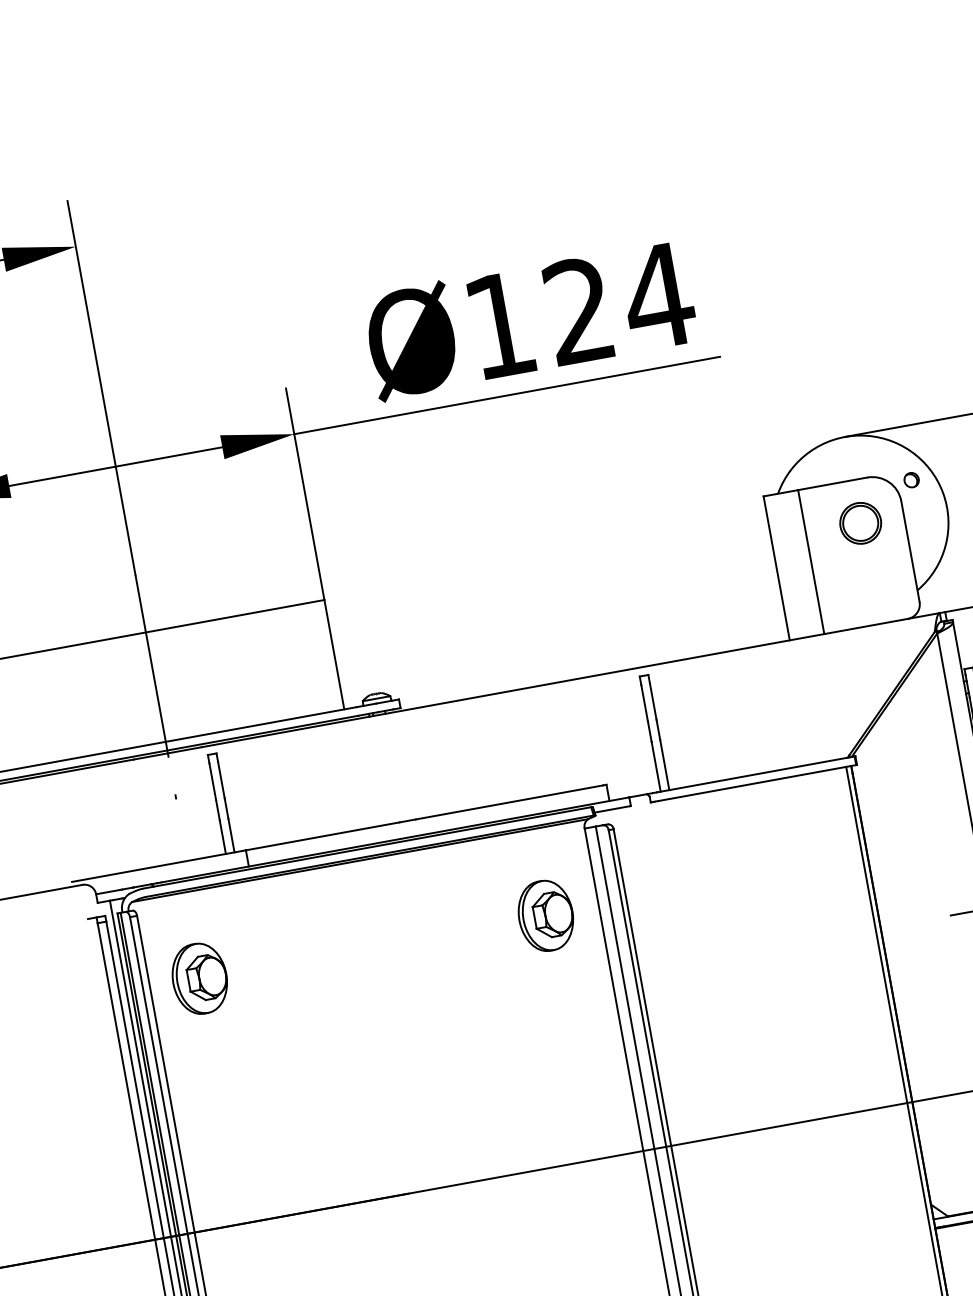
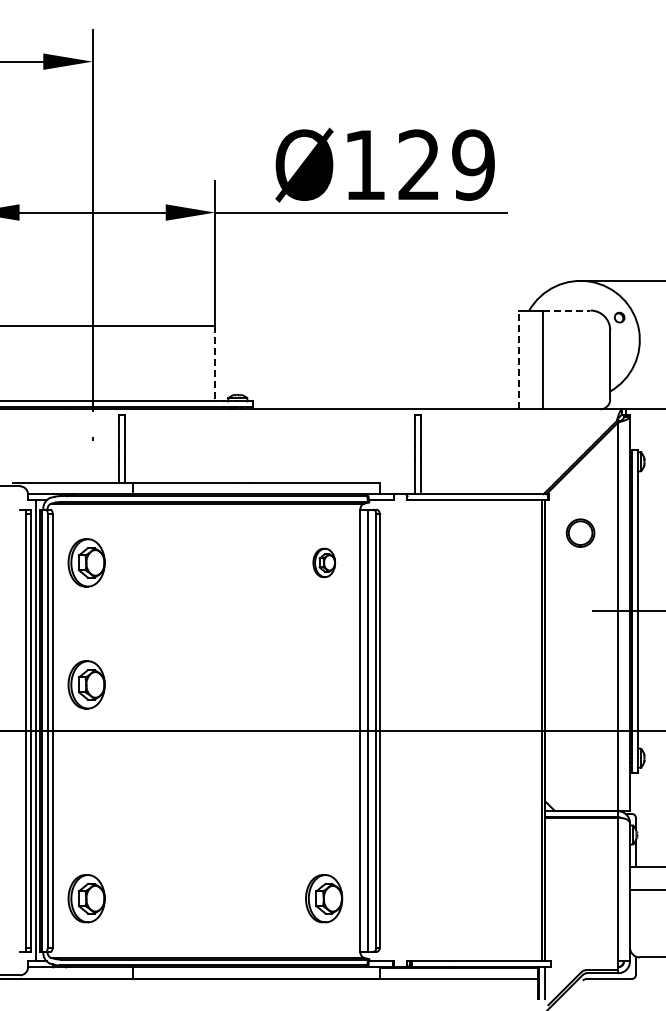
text: (658, 295) -> (473, 164), Ø124 -> Ø129
line: (832, 483) -> (566, 310), solid -> dashed
part: (860, 522) -> (580, 532), moved
line: (776, 567) -> (519, 359), solid -> dashed
line: (334, 654) -> (215, 363), solid -> dashed
part: (546, 915) -> (324, 562), size x0.6
part: (231, 1156) -> (86, 684), added

